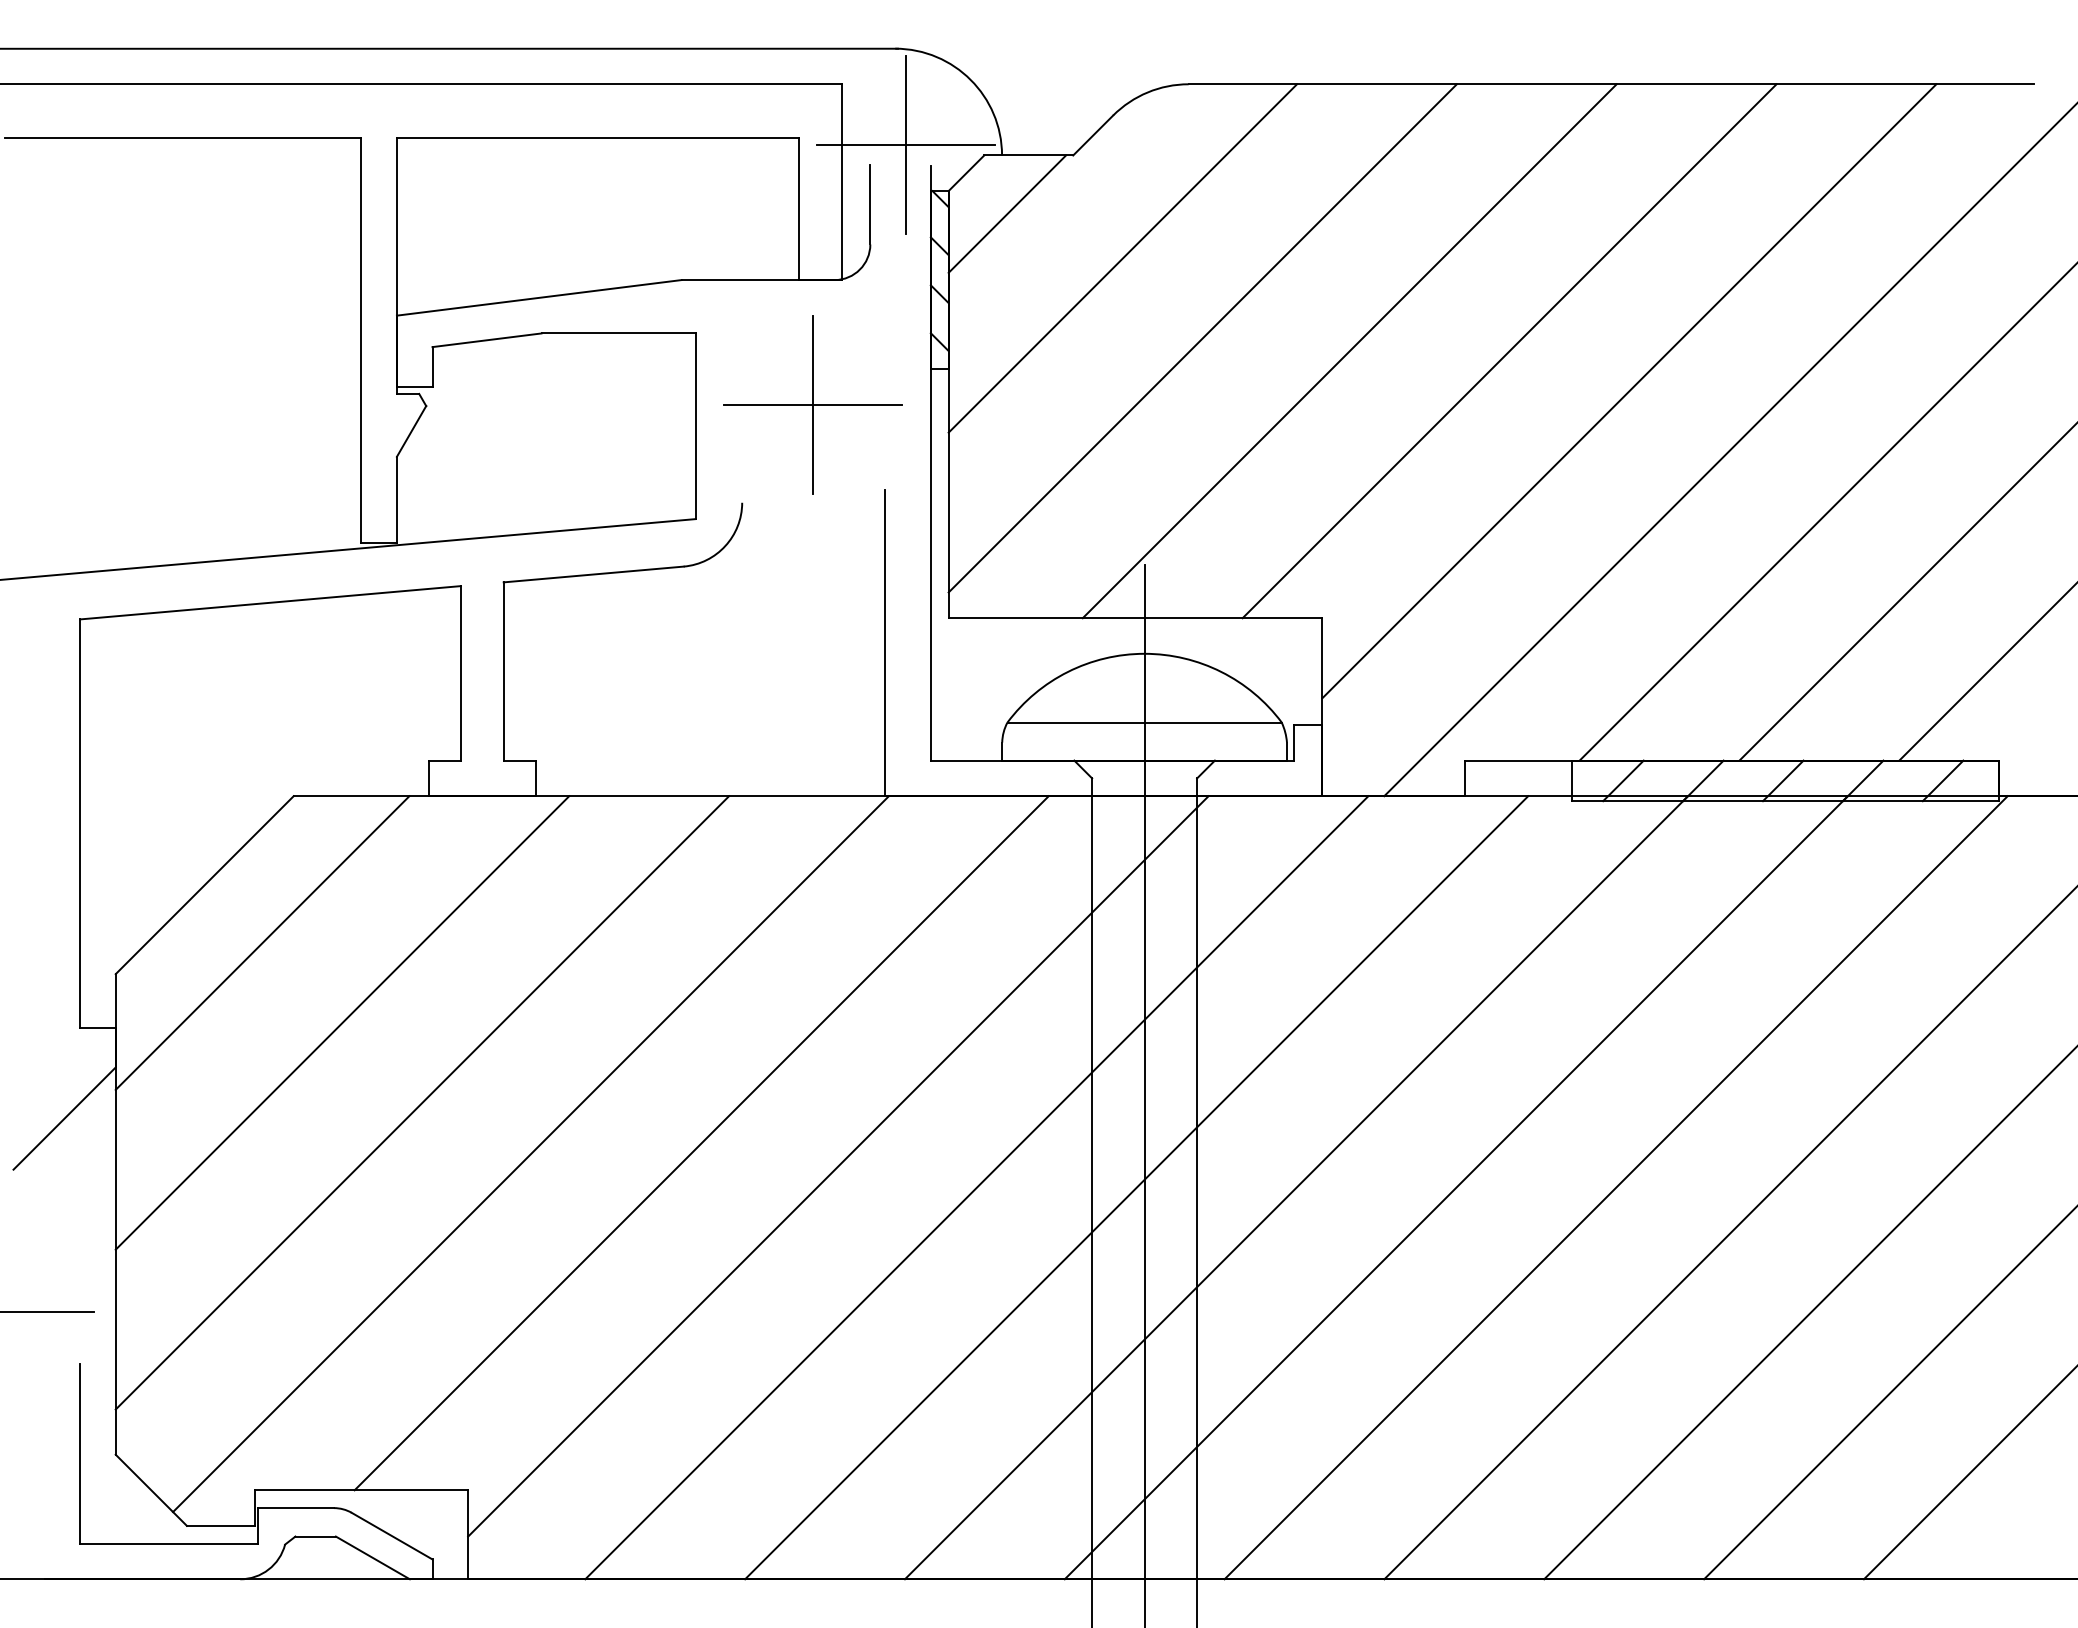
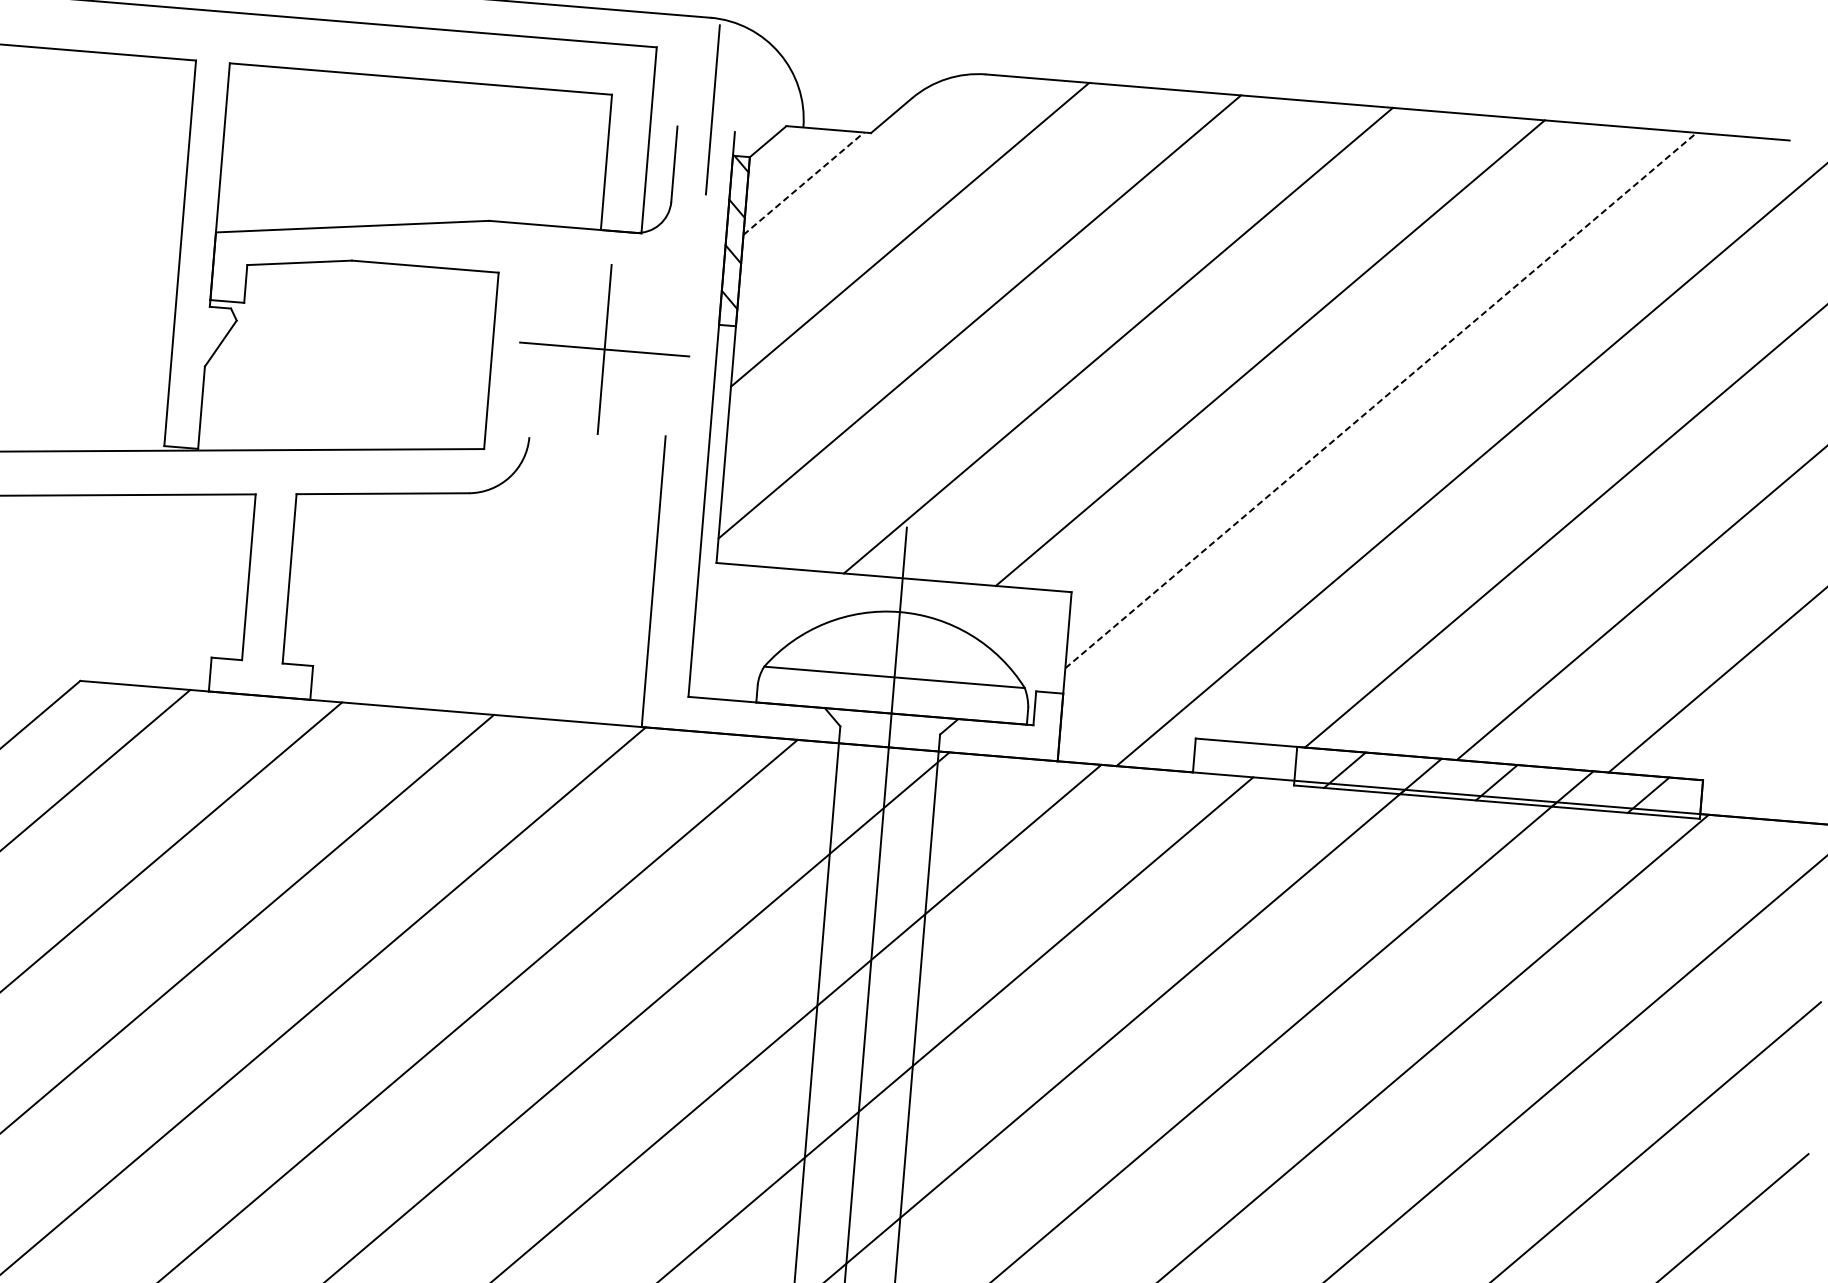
line: (905, 144) -> (712, 109), removed
line: (1007, 213) -> (804, 183), solid -> dashed
line: (1629, 390) -> (1381, 399), solid -> dashed

